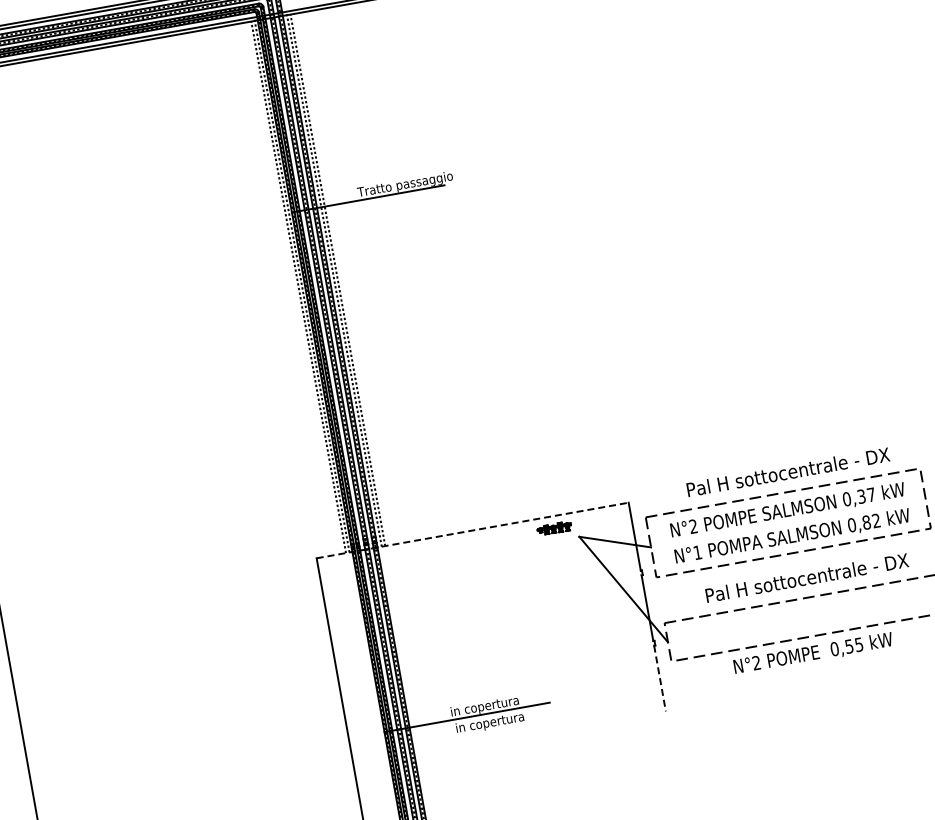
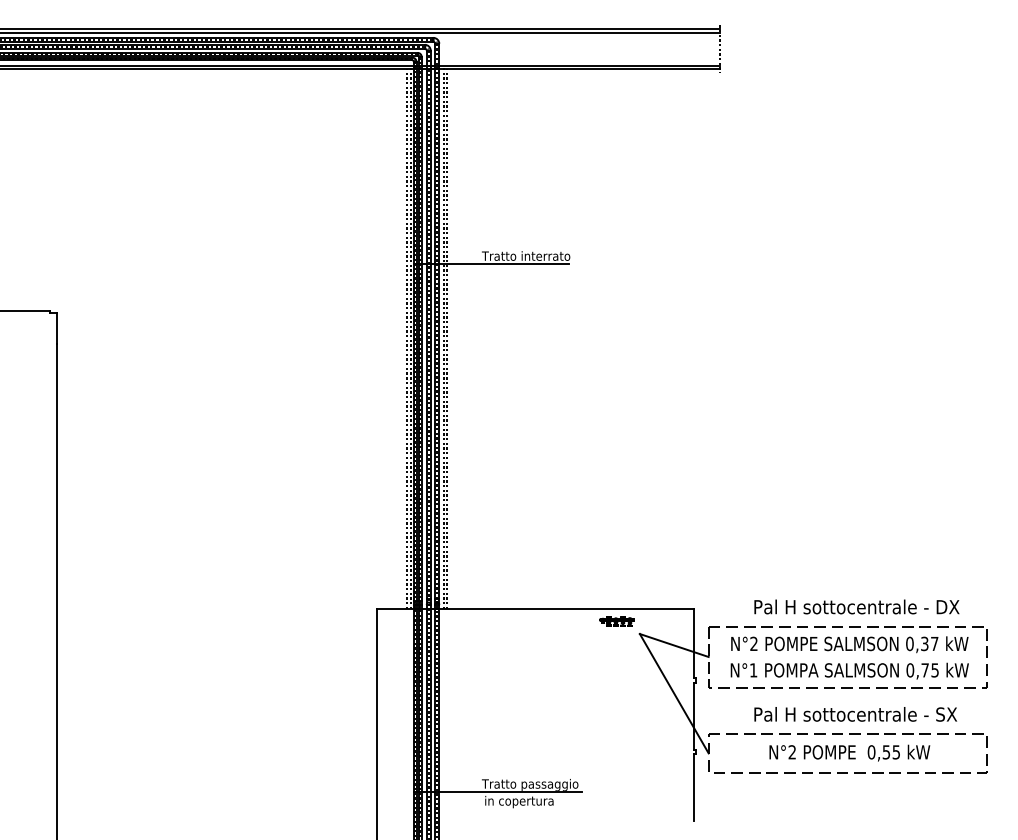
text: (424, 181) -> (549, 256), Tratto passaggio -> Tratto interrato
text: (870, 521) -> (929, 670), 0,82 -> 0,75
line: (473, 530) -> (536, 609), dashed -> solid
text: (896, 562) -> (947, 714), Pal H sottocentrale - DX -> Pal H sottocentrale - SX
text: (813, 653) -> (849, 752), moved
line: (660, 679) -> (694, 788), dashed -> solid
text: (497, 704) -> (529, 784), in copertura -> Tratto passaggio

